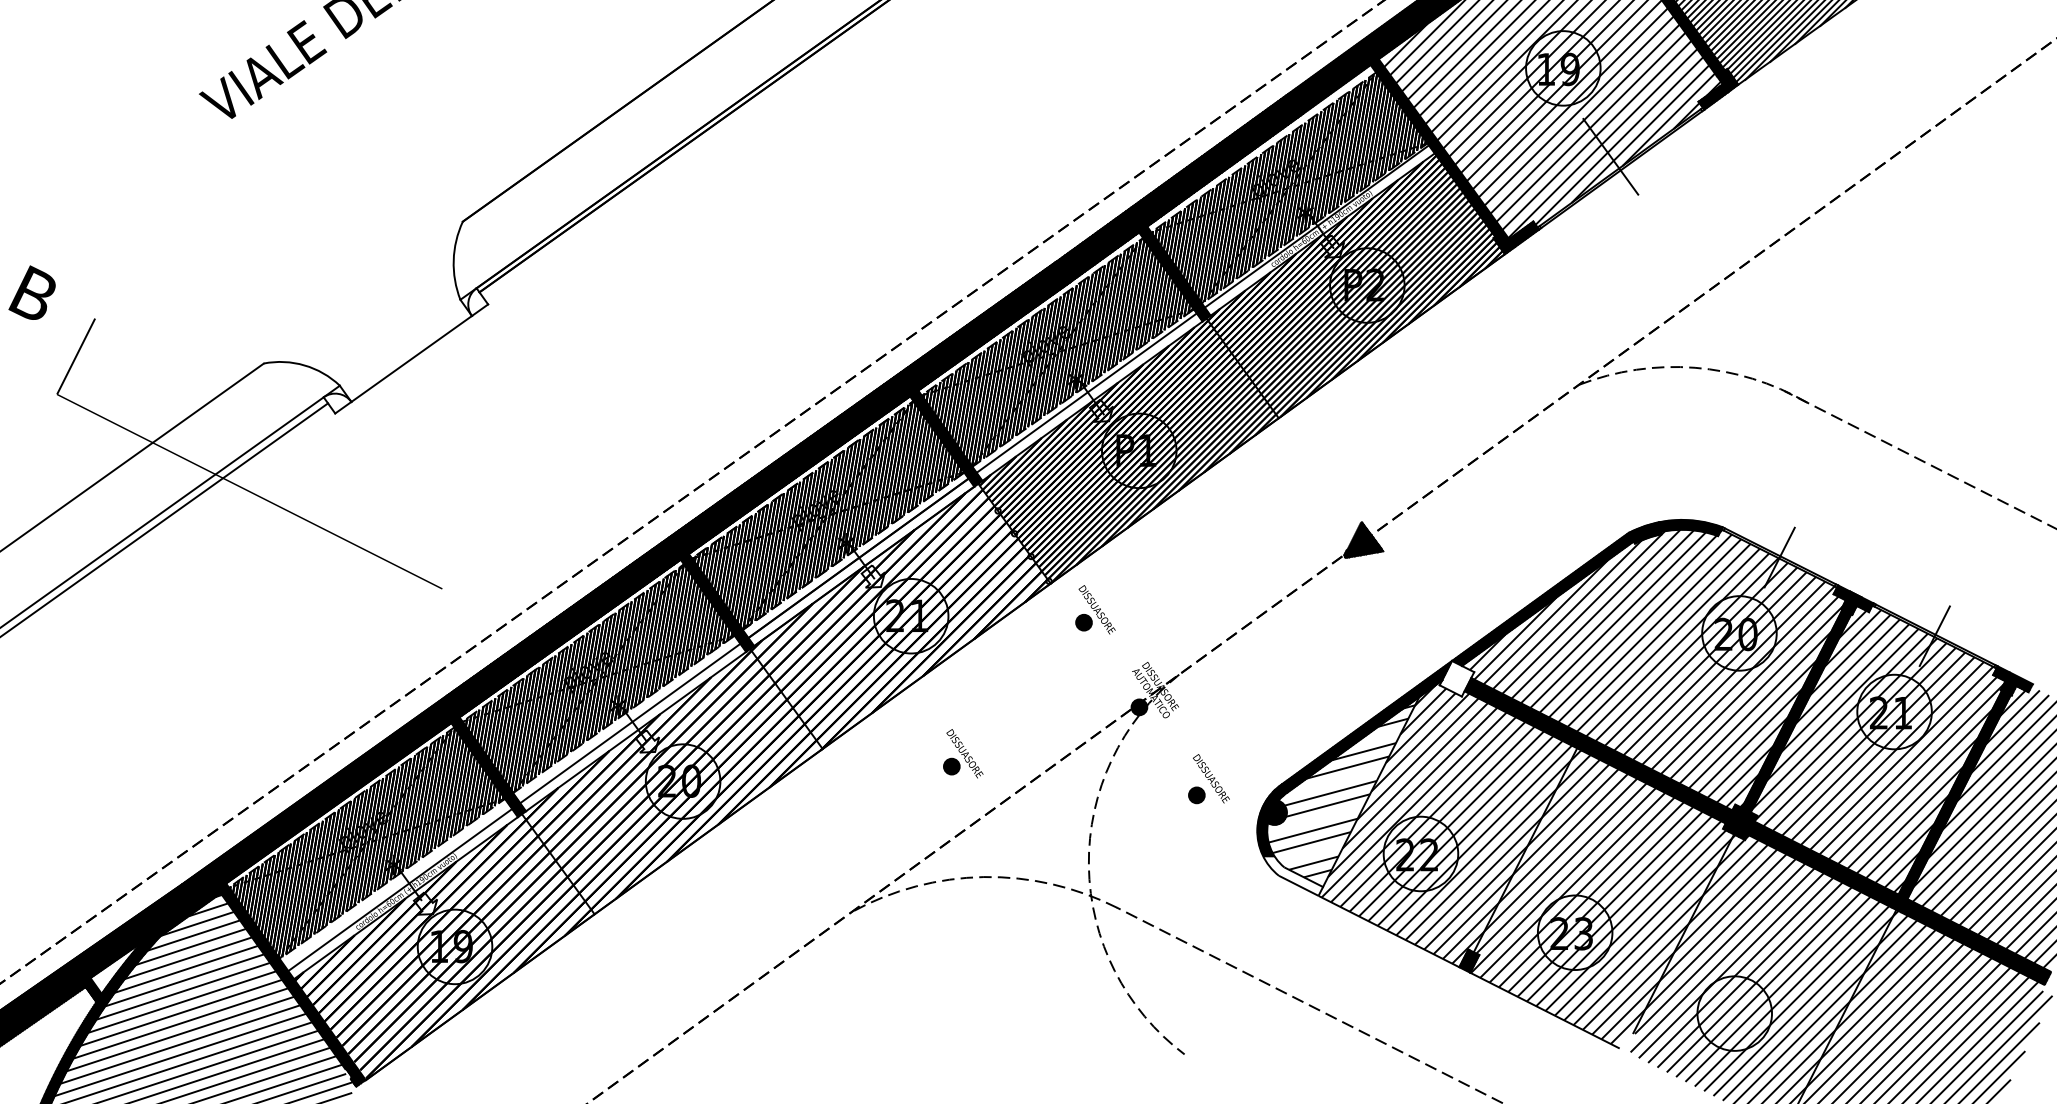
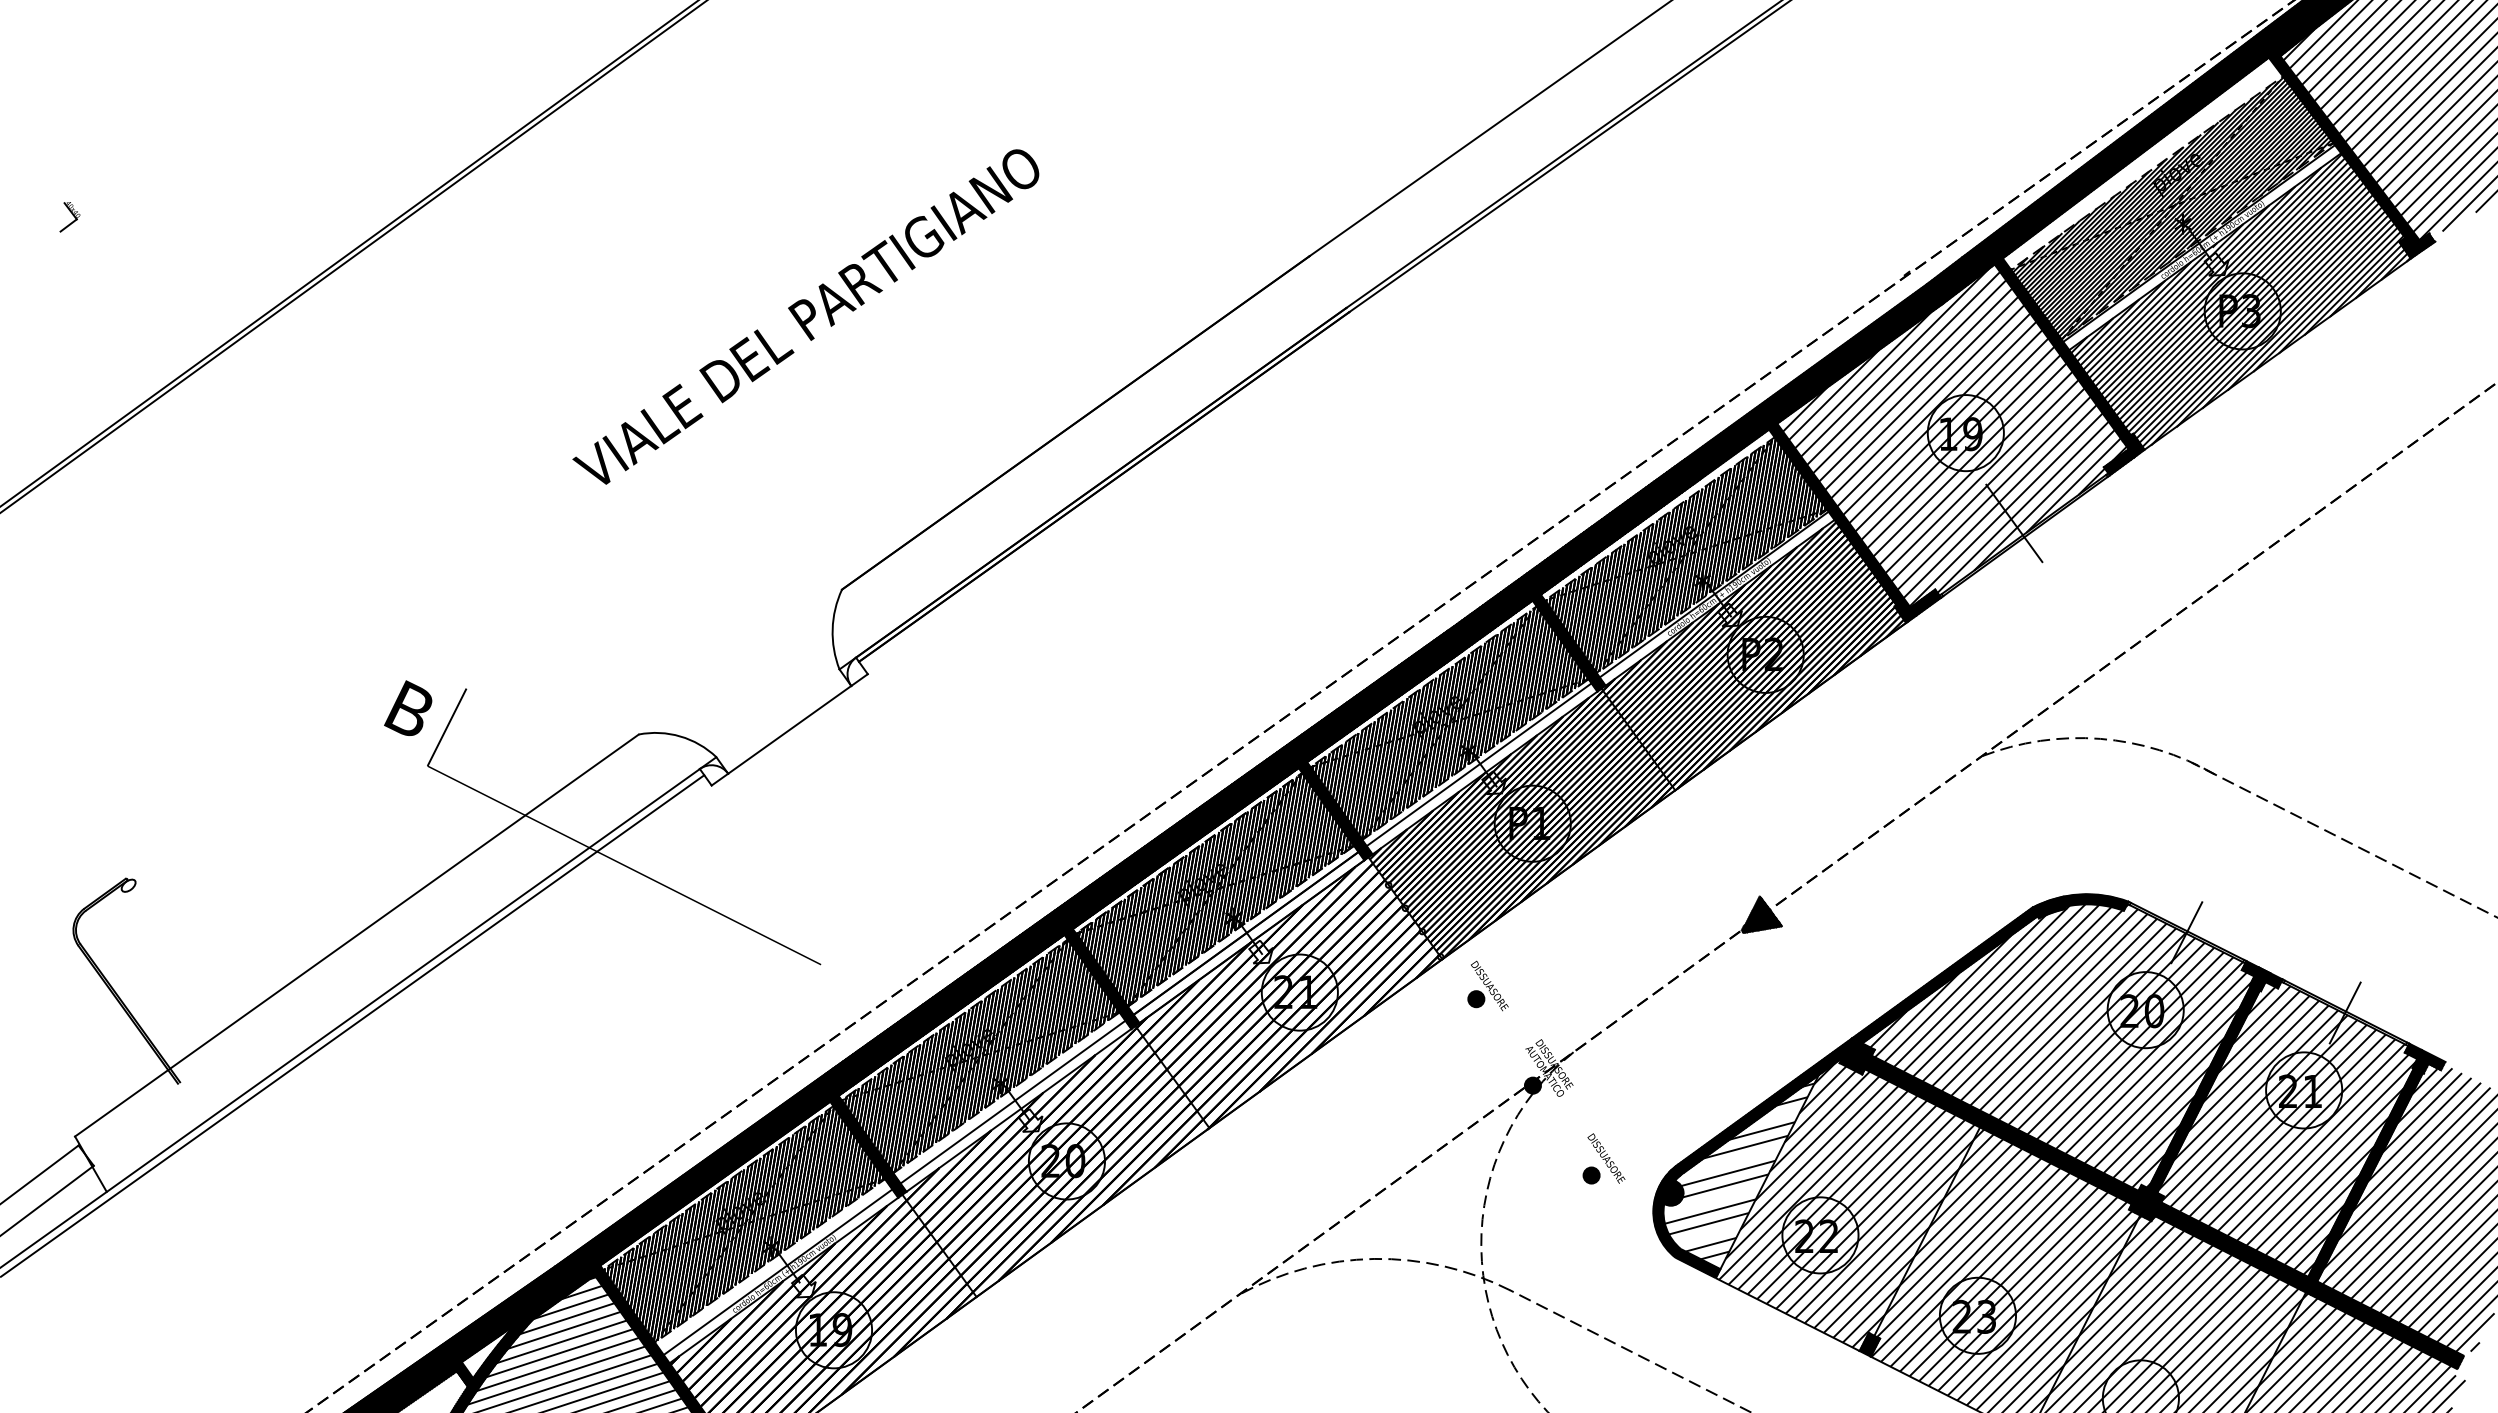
text: (32, 292) -> (408, 707), moved
hatch: (1456, 678) -> (1856, 1056), added
part: (962, 753) -> (1352, 1132), removed
hatch: (1292, 876) -> (1689, 1258), added

